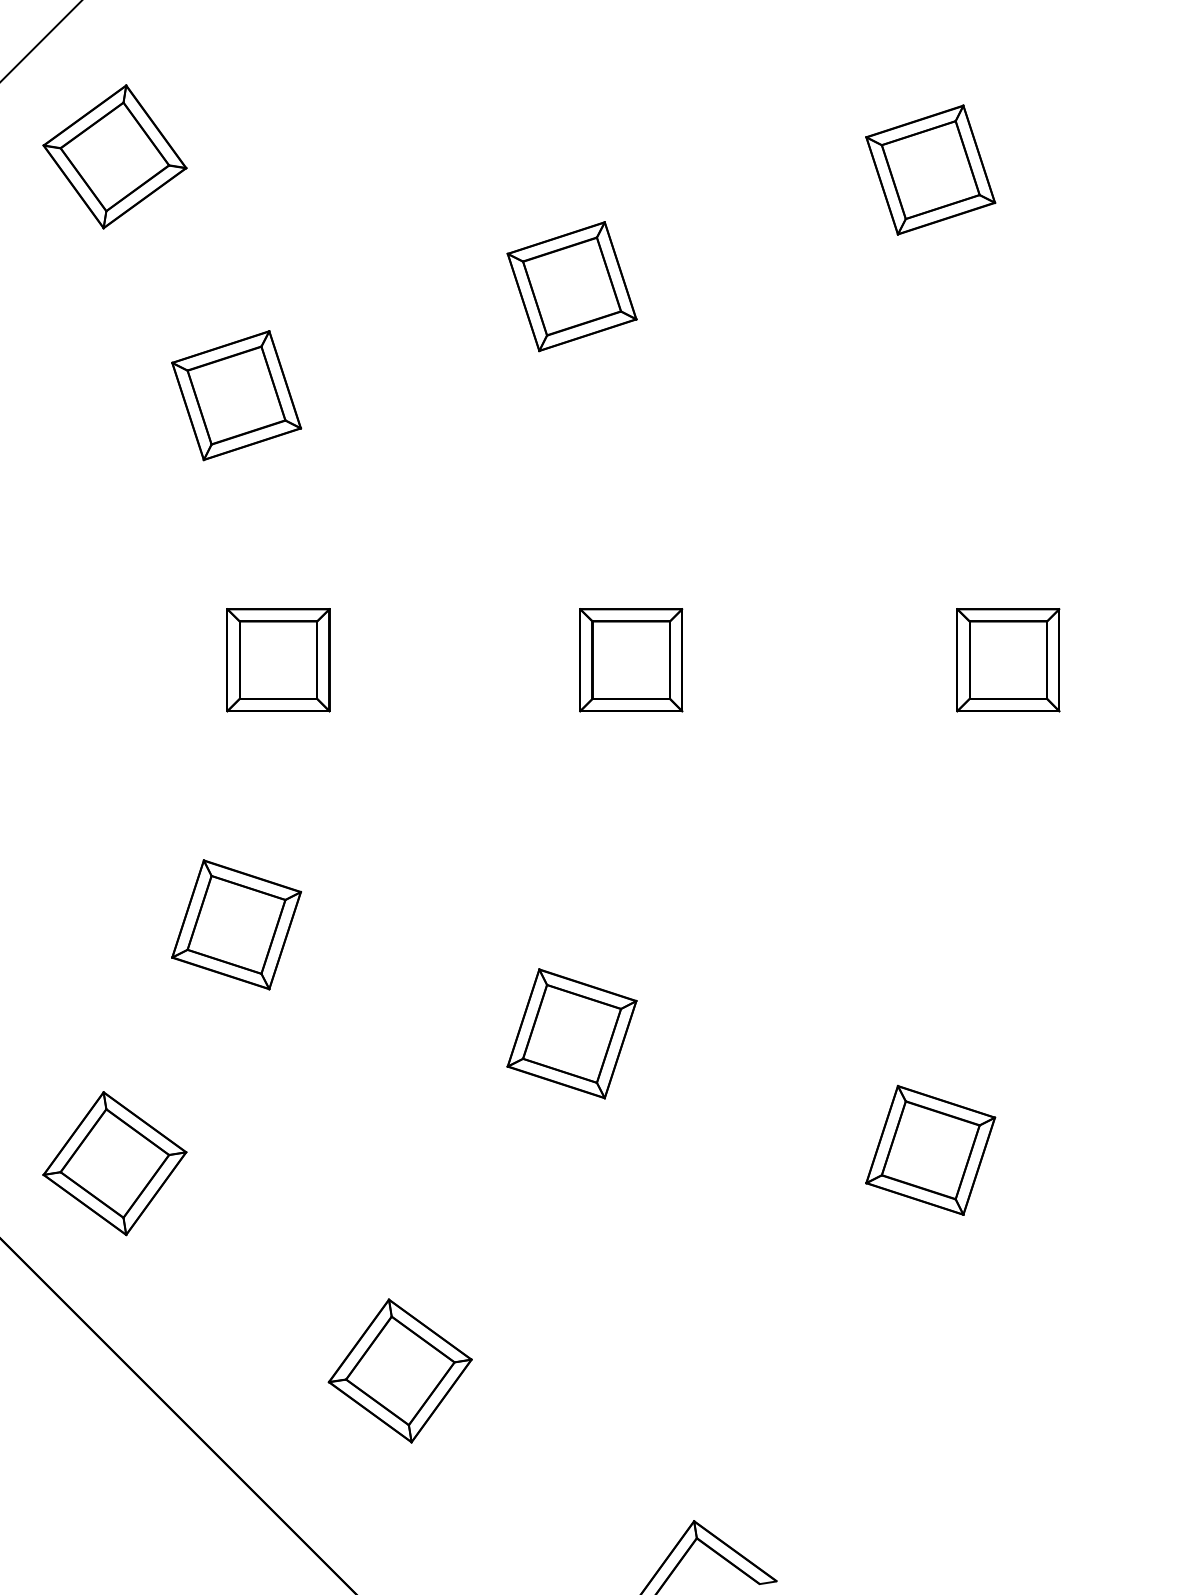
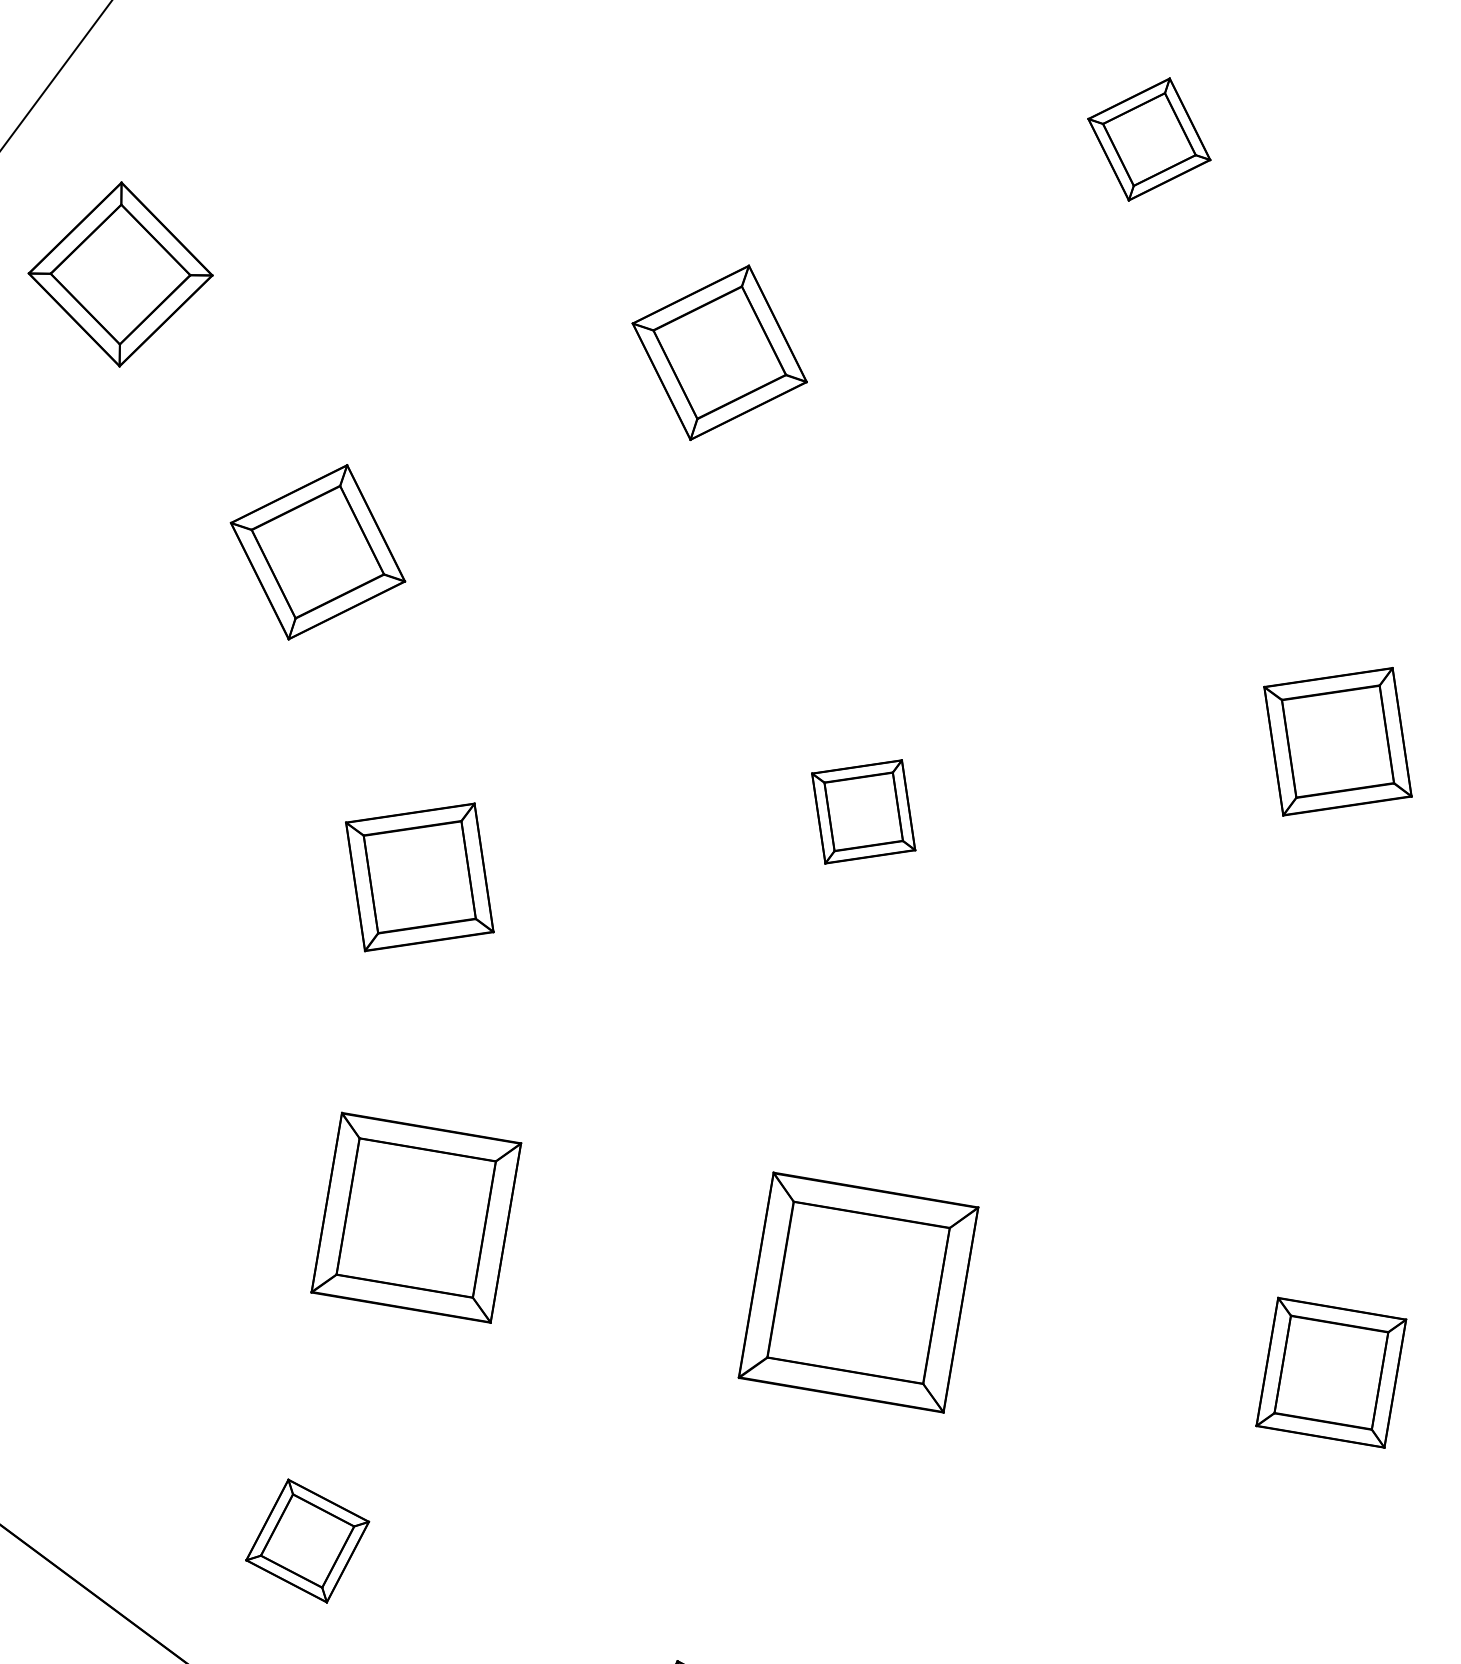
part: (930, 169) -> (1148, 138), size x0.7
part: (631, 660) -> (863, 812), size x0.7
part: (236, 924) -> (416, 1217), size x1.4
part: (571, 1033) -> (857, 1292), size x1.6
part: (114, 1163) -> (307, 1540), size x0.7

